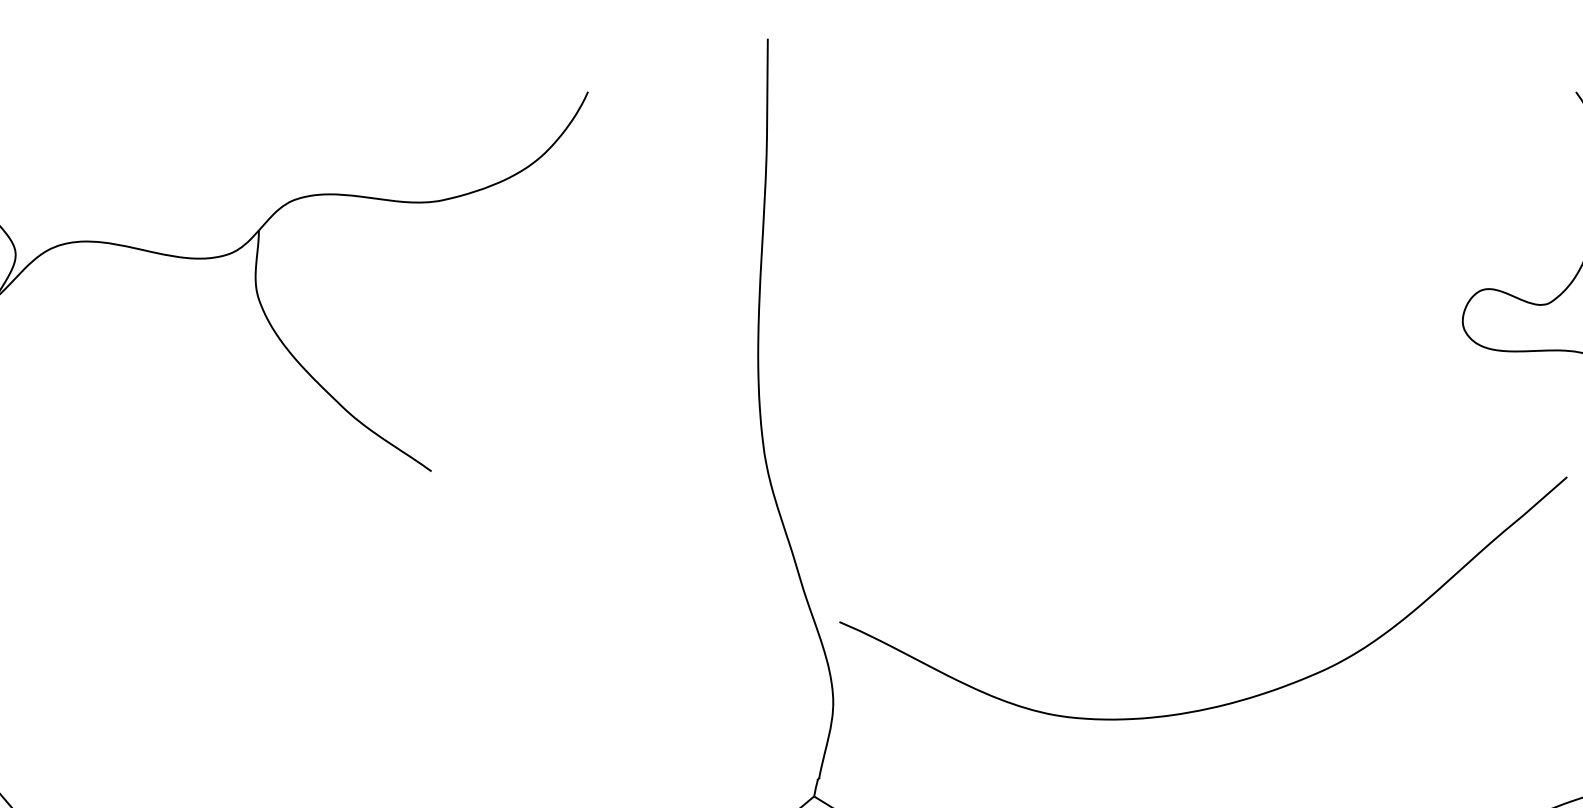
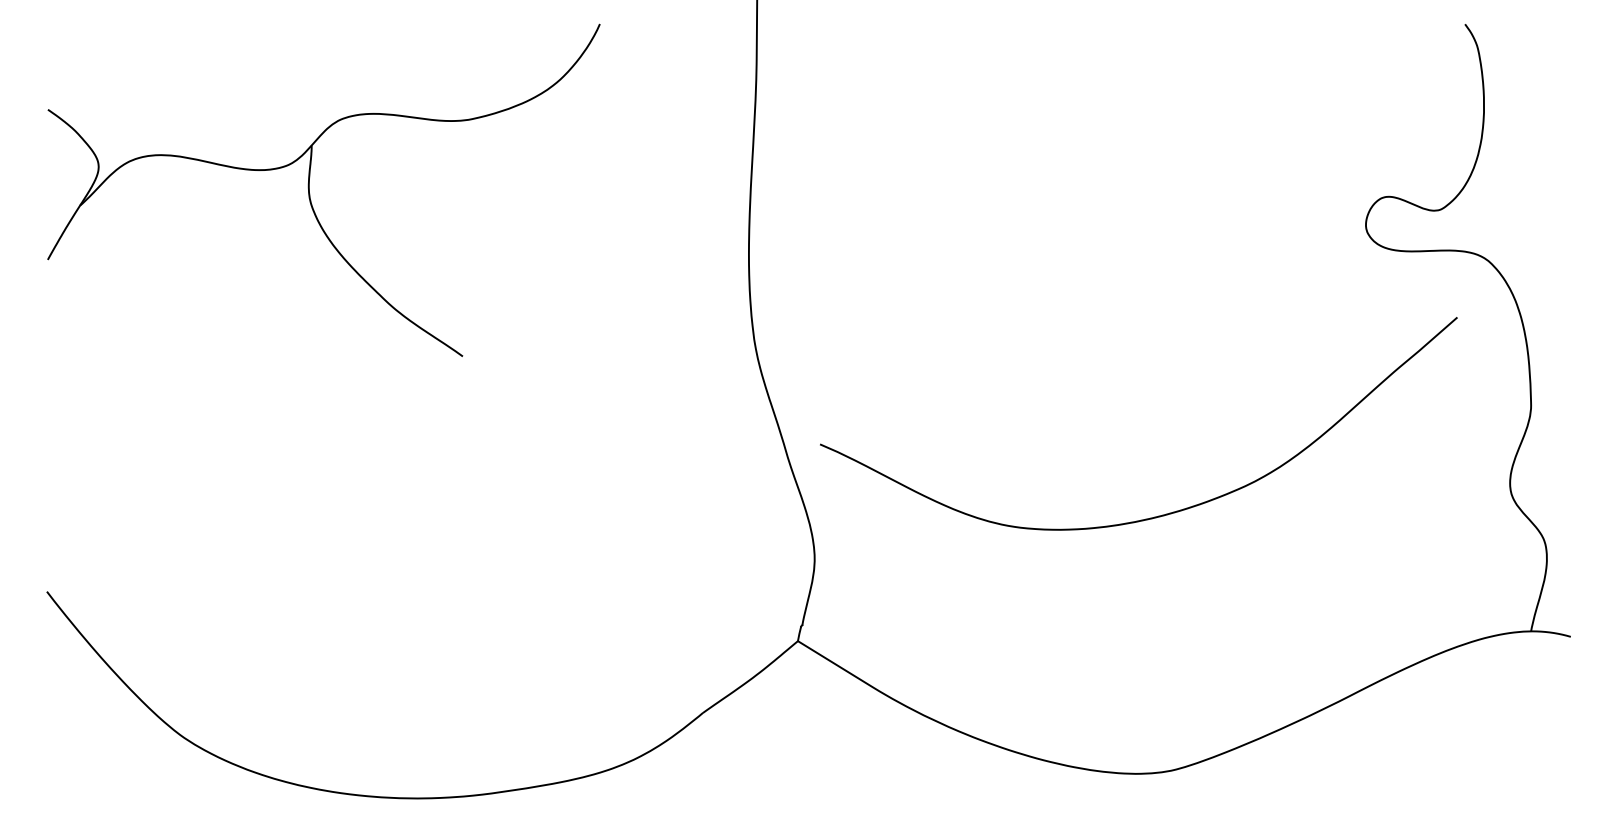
curve: (1230, 702) -> (1162, 514), moved

